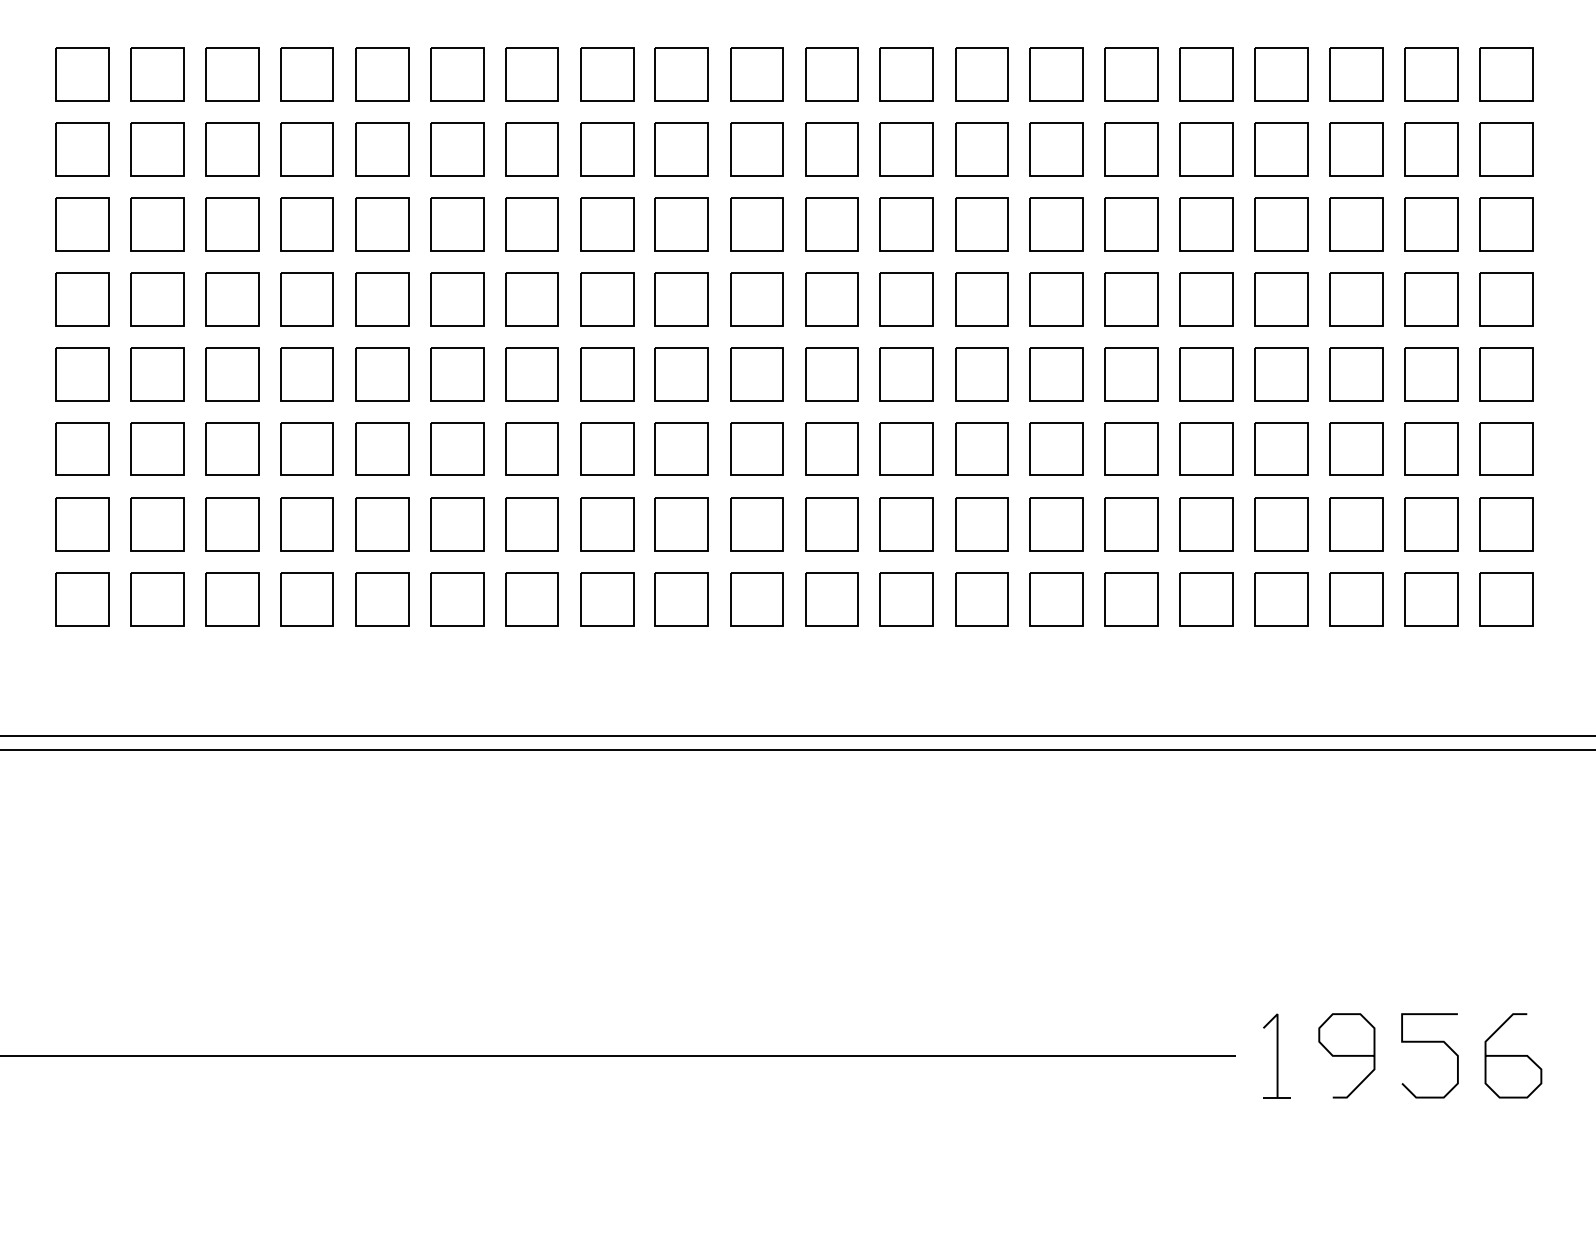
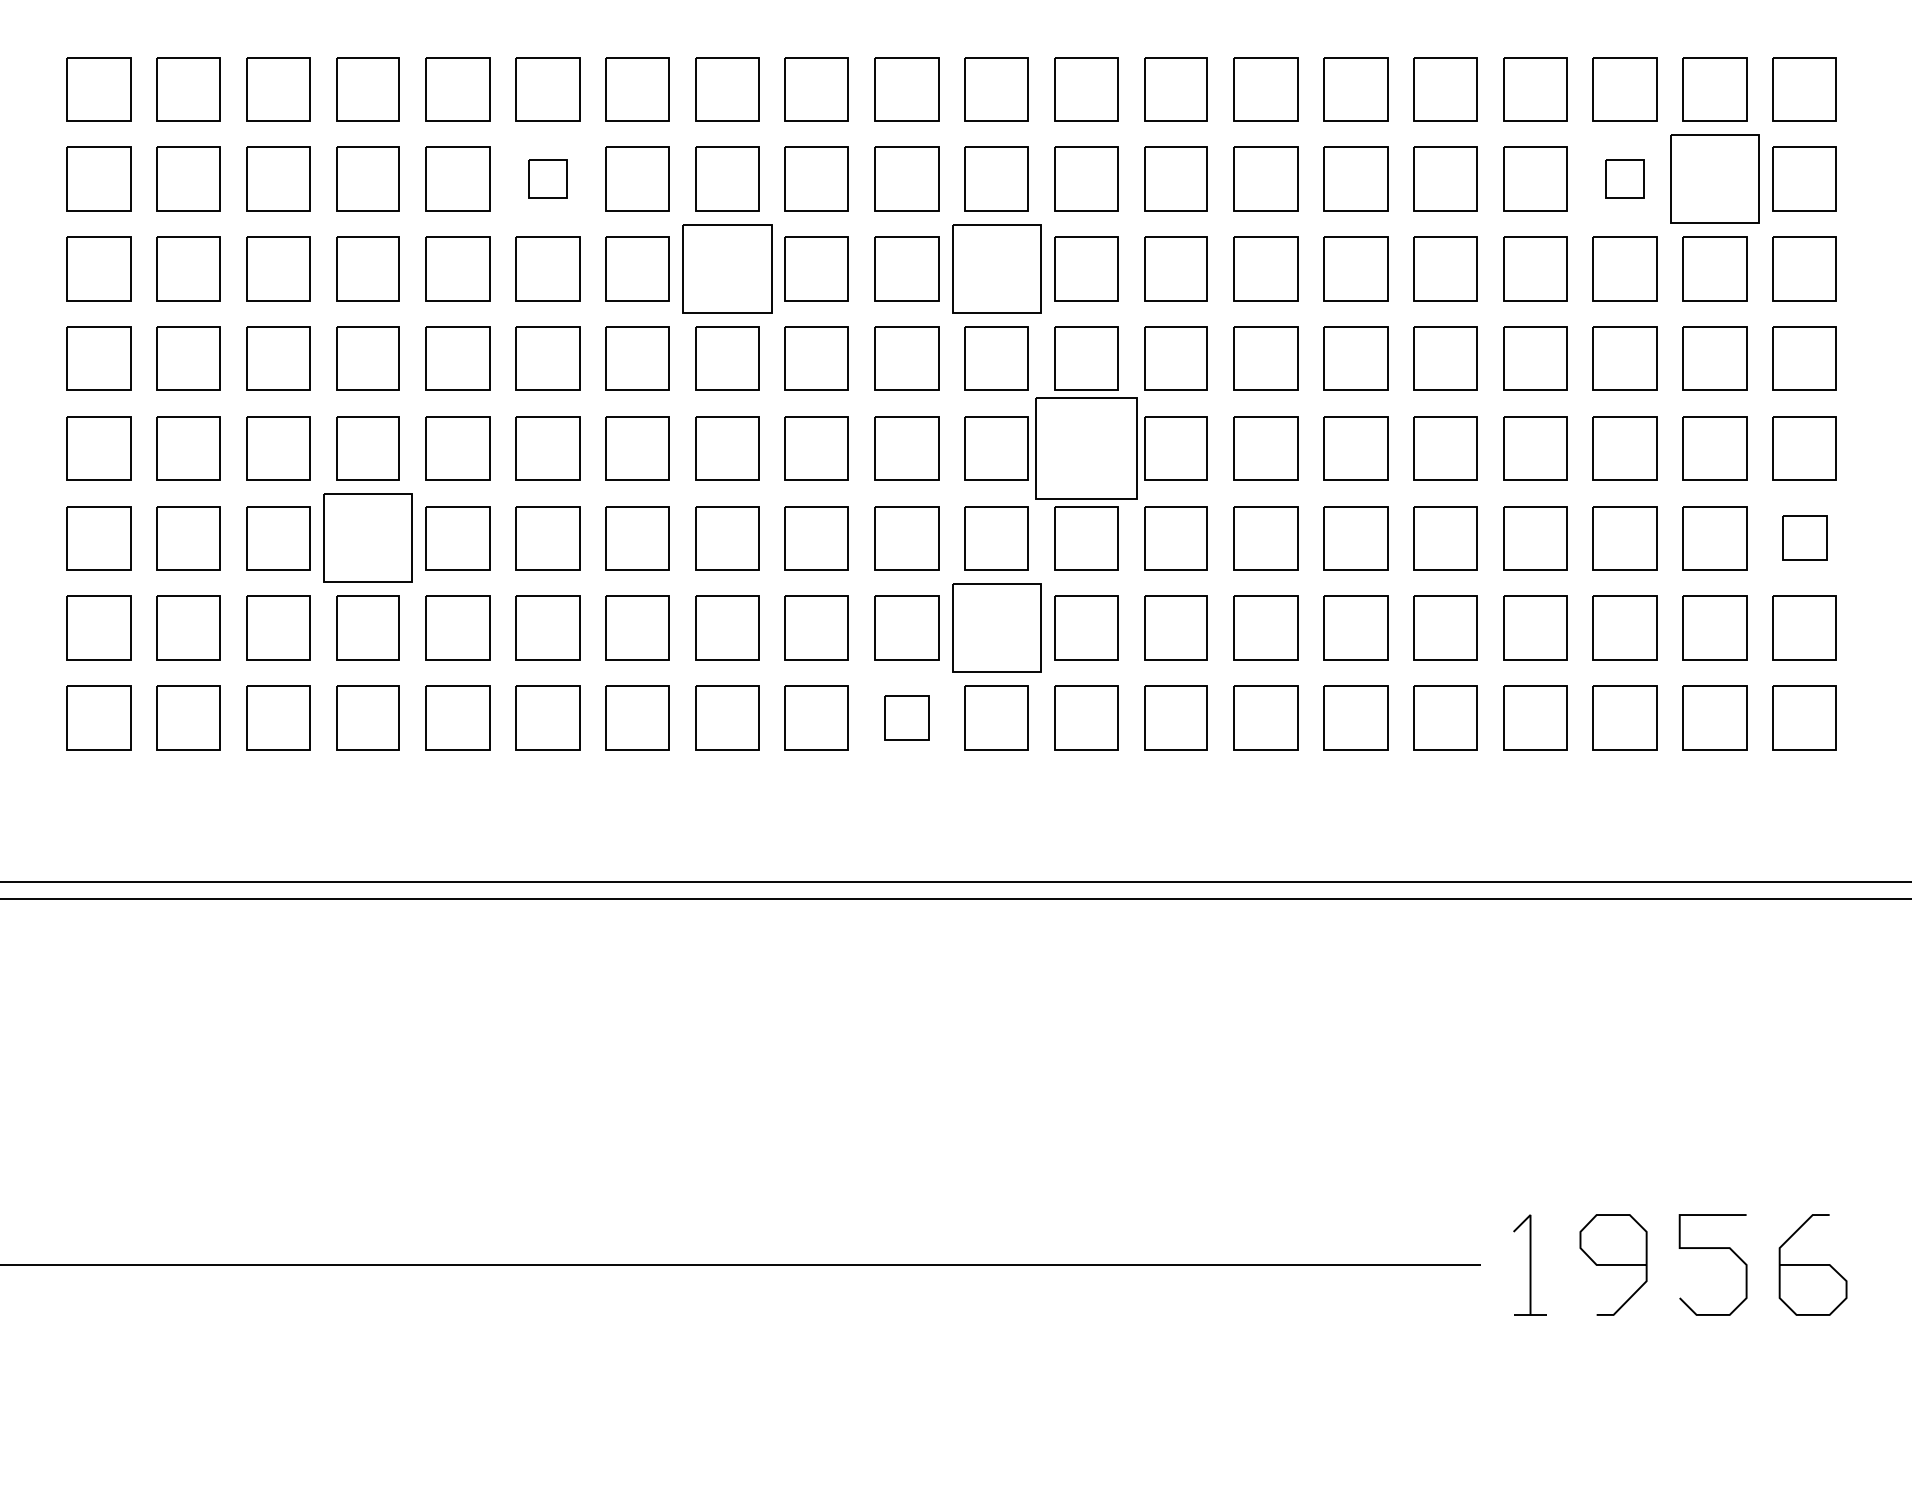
part: (457, 148) -> (547, 178), size x0.6
part: (1355, 148) -> (1624, 178), size x0.6
part: (1431, 148) -> (1714, 178), size x1.4
part: (607, 224) -> (727, 268), size x1.4
part: (831, 224) -> (996, 268), size x1.4
part: (906, 374) -> (1086, 448), size x1.6
part: (306, 449) -> (367, 538), size x1.4
part: (1506, 449) -> (1804, 538), size x0.7
part: (831, 523) -> (996, 627), size x1.4
part: (756, 598) -> (906, 717), size x0.7

